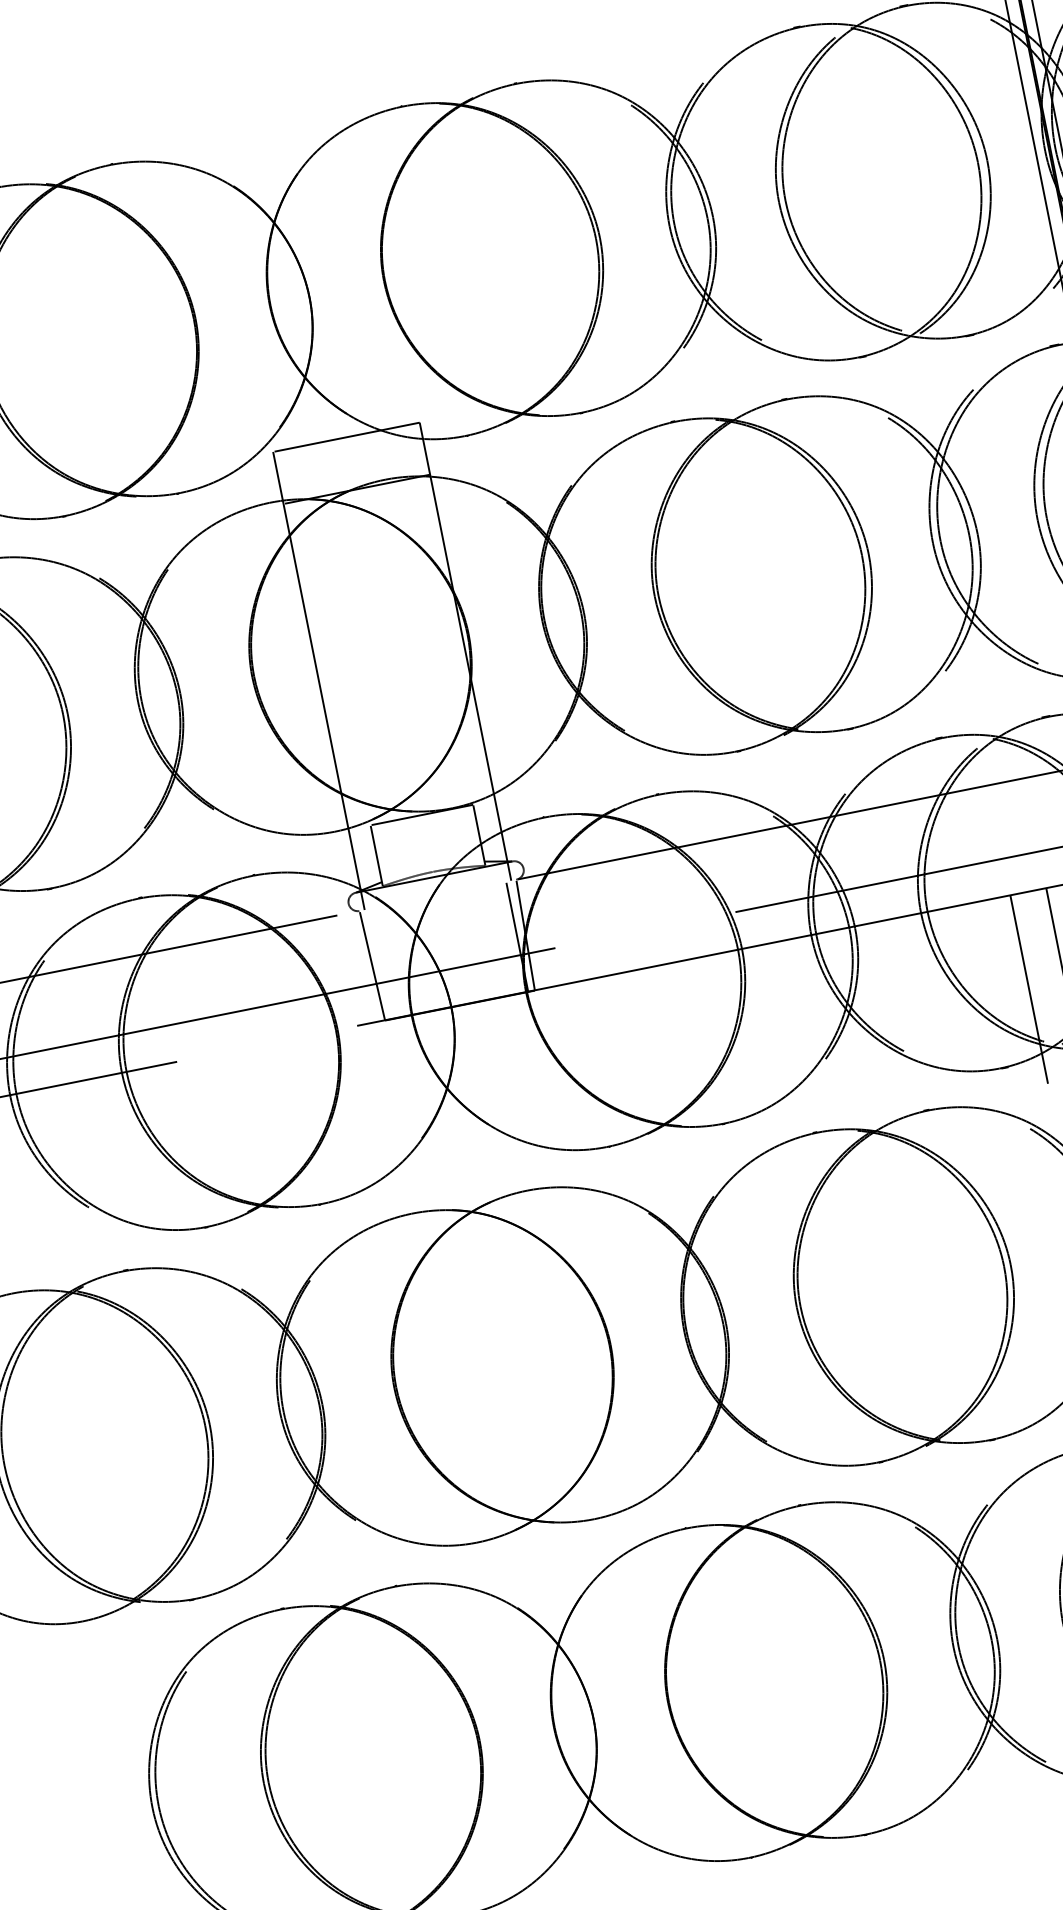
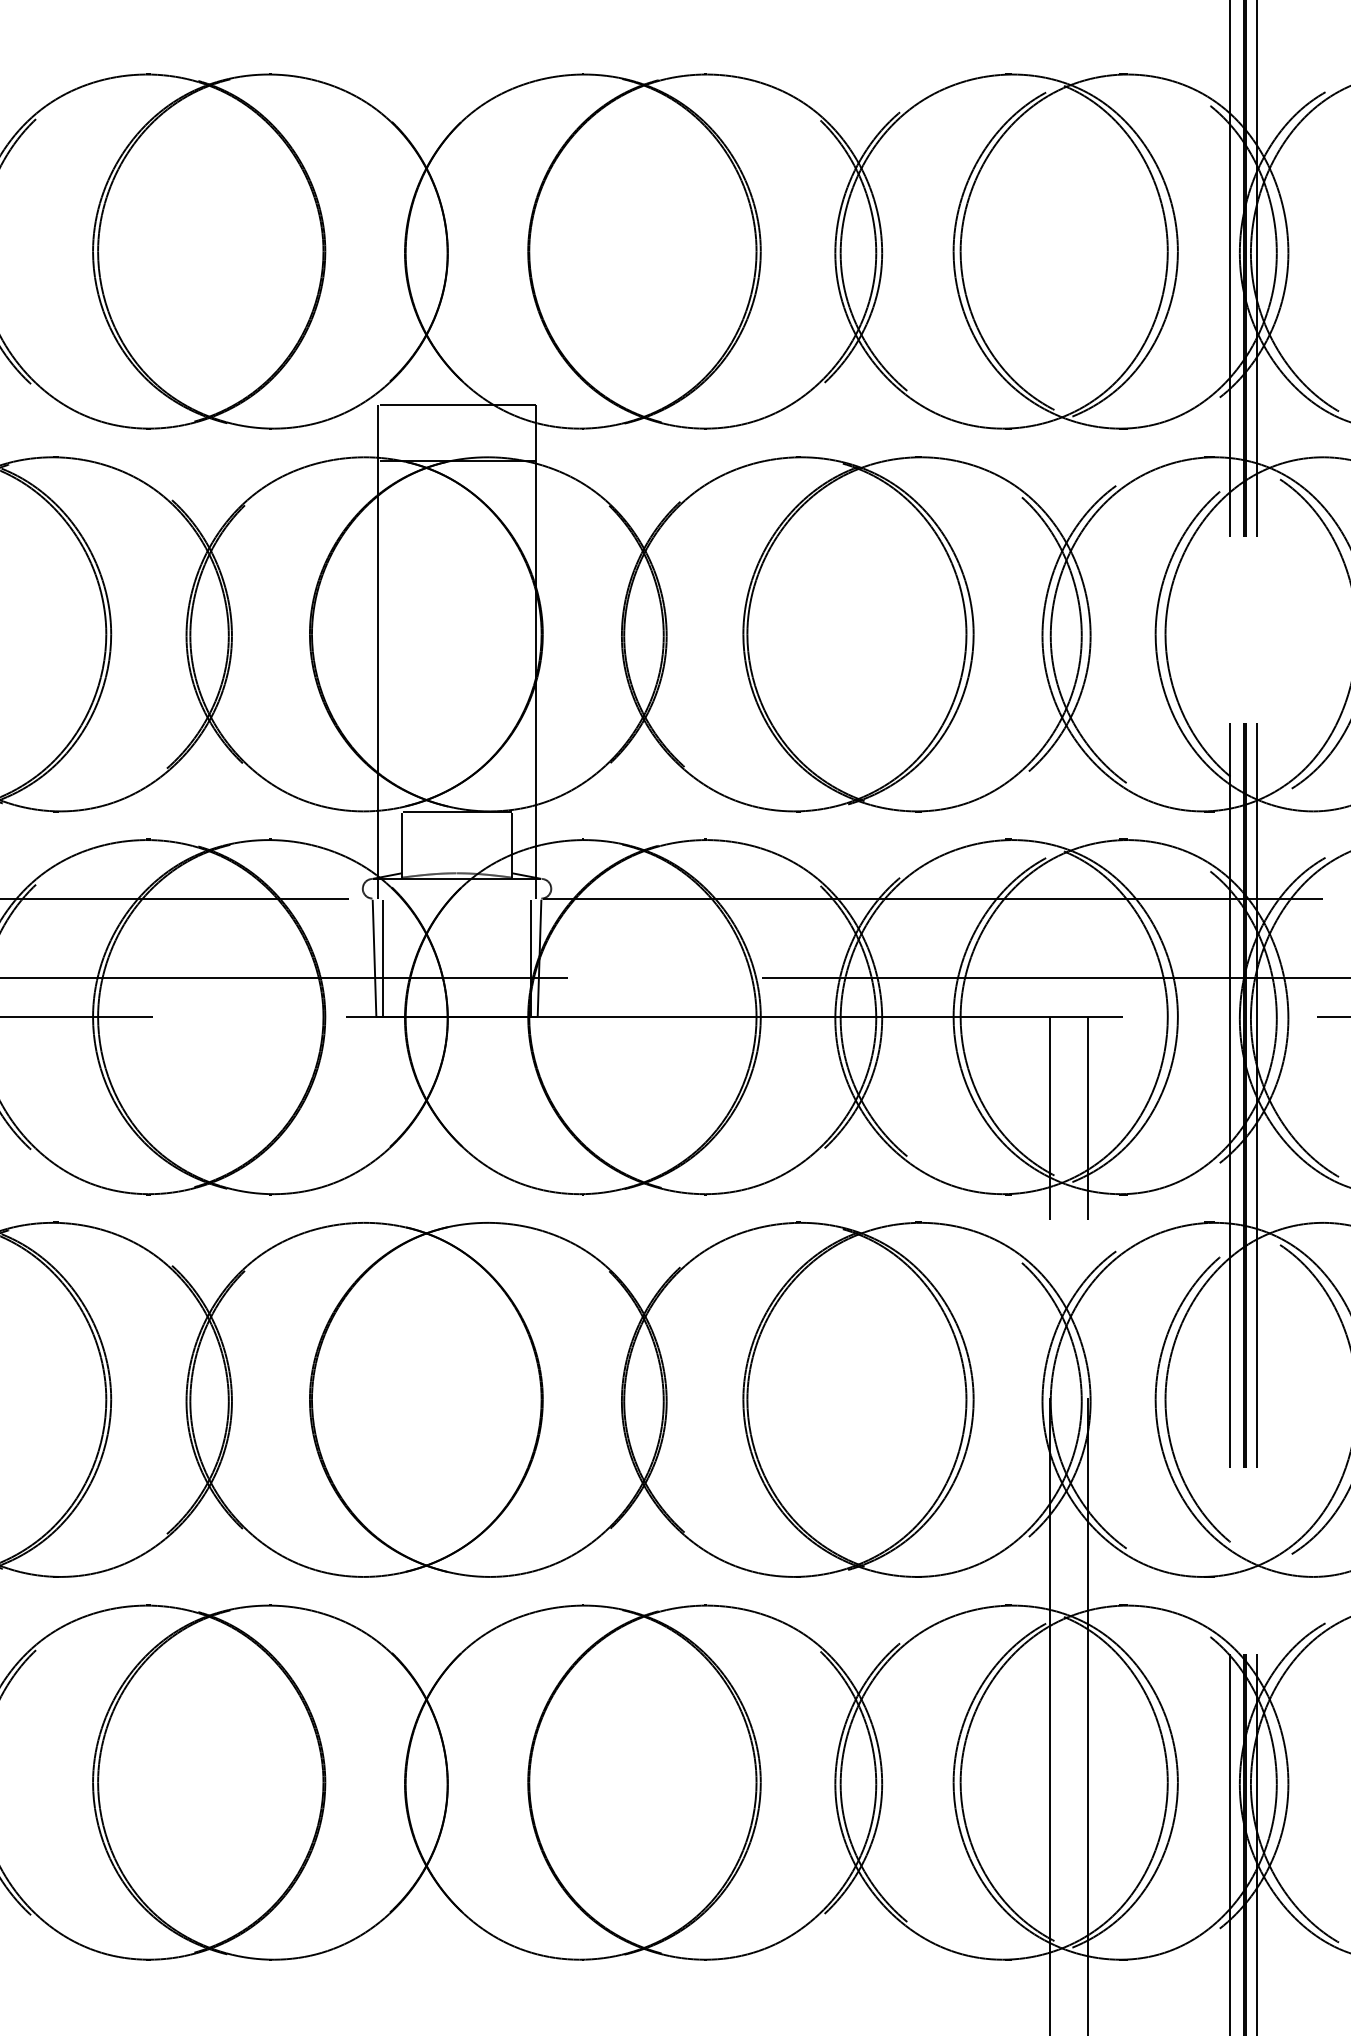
line: (380, 963) -> (383, 957), added

